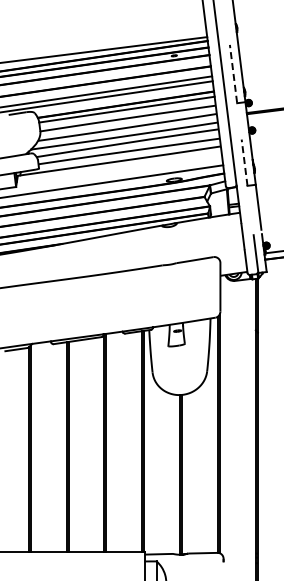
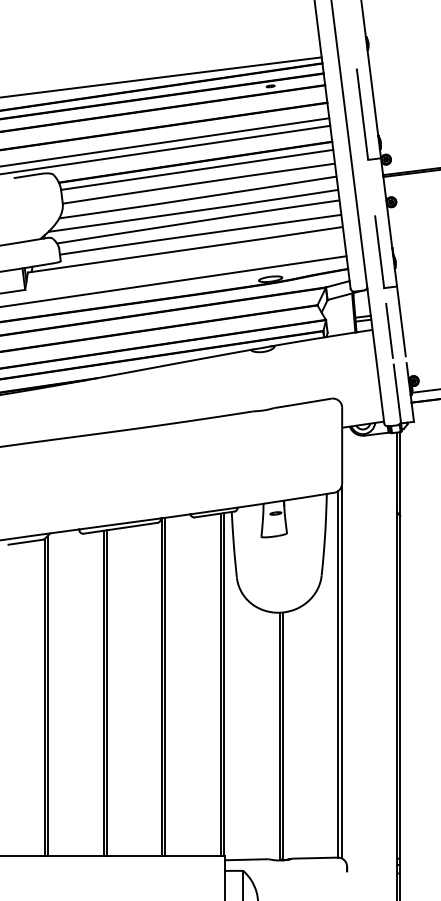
line: (233, 73) -> (362, 113), dashed -> solid
line: (244, 162) -> (379, 251), dashed -> solid
line: (250, 213) -> (388, 331), added

